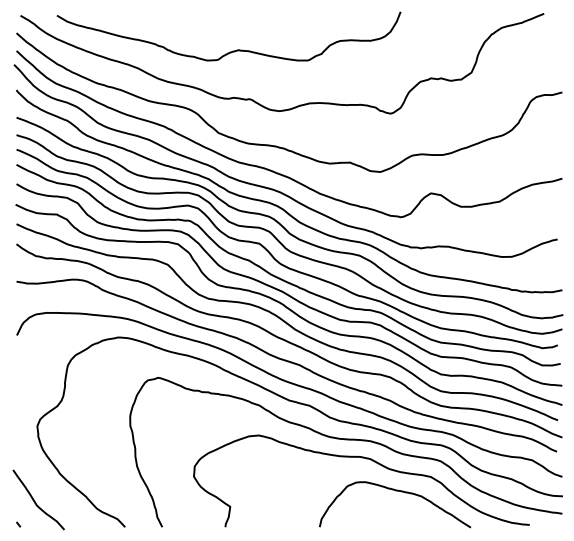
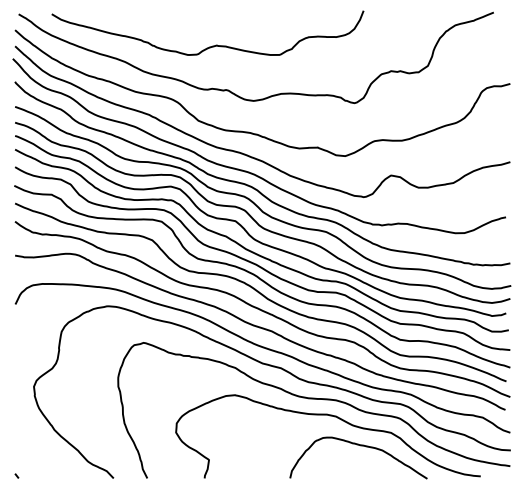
curve: (35, 500) -> (32, 454), removed

